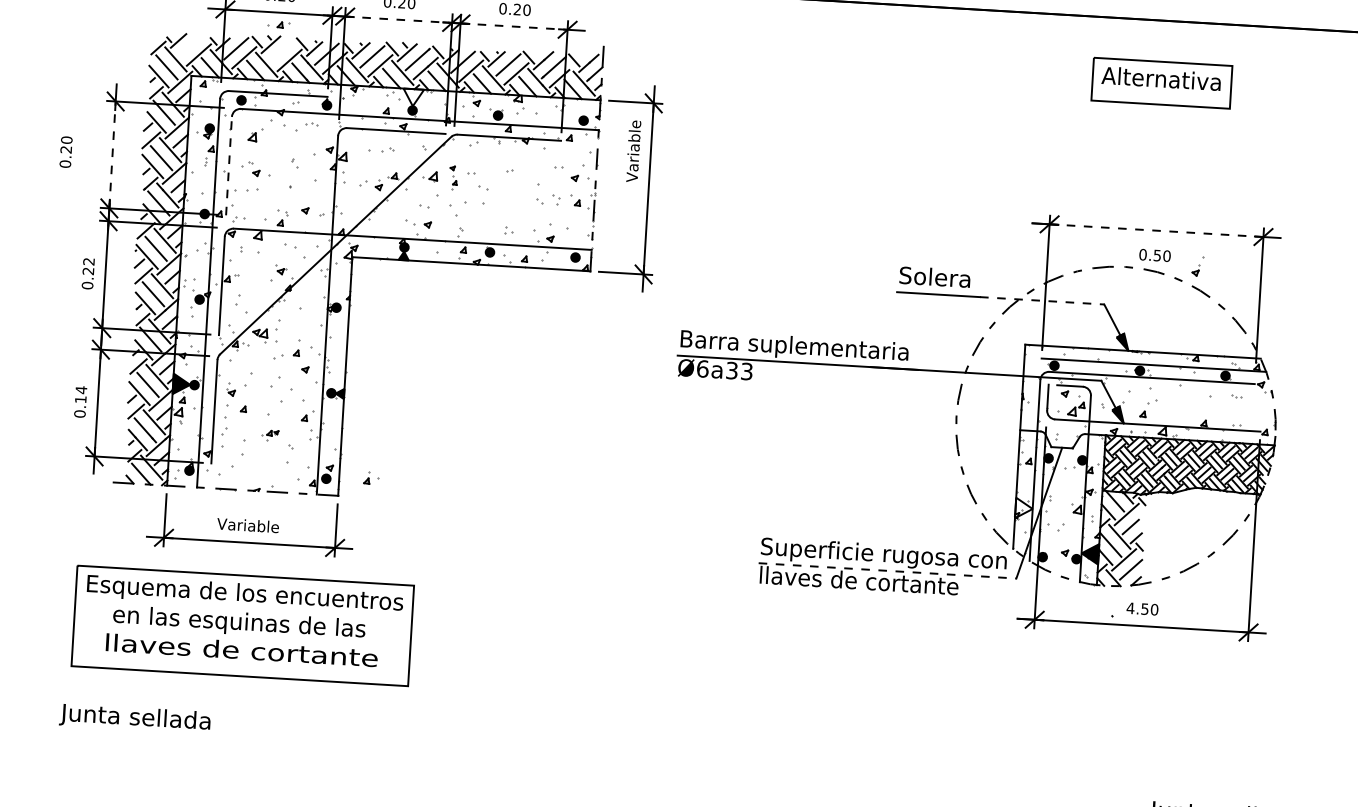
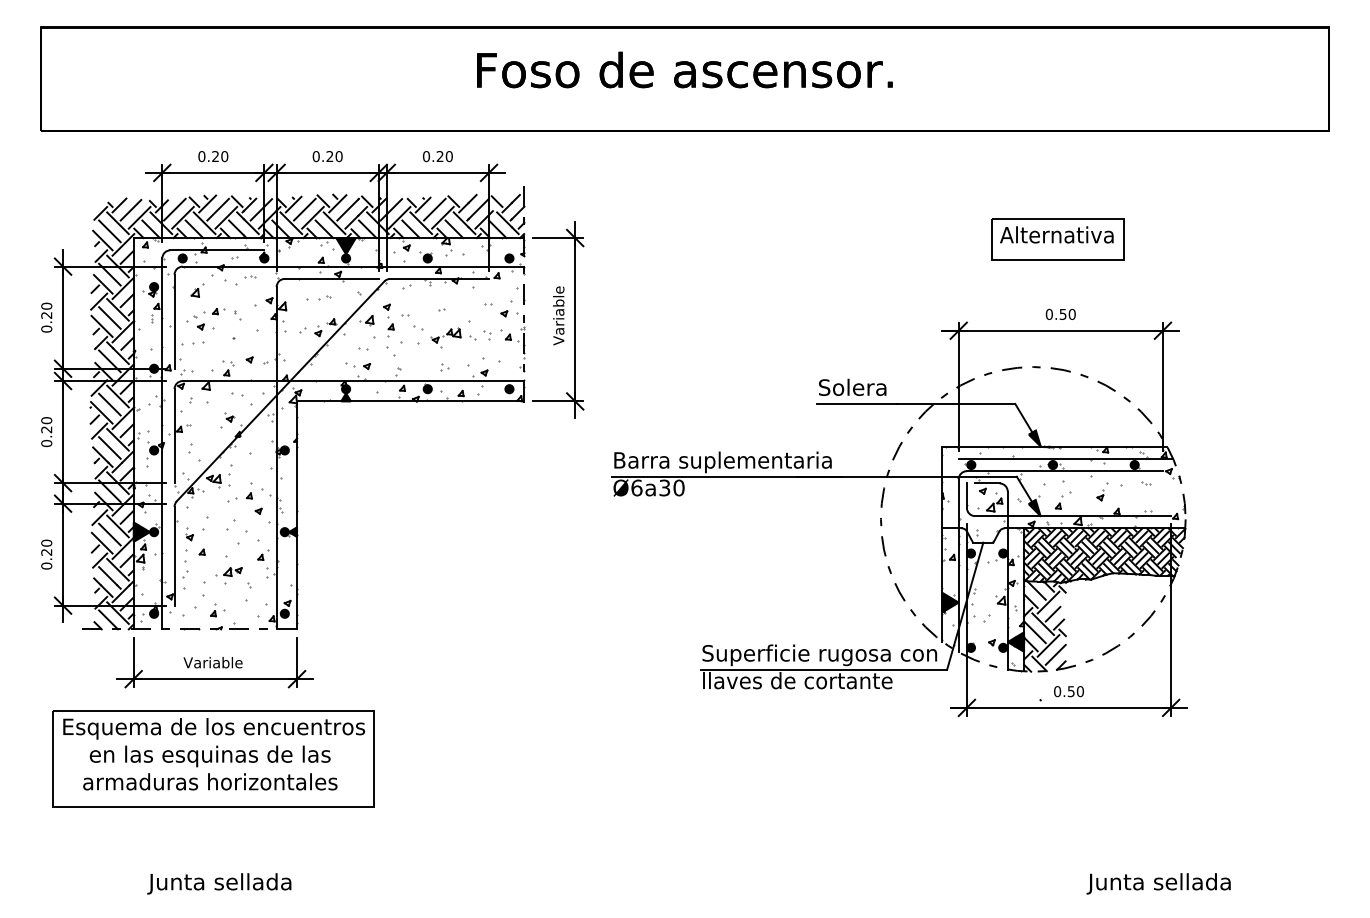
line: (399, 19) -> (328, 172), dashed -> solid
part: (279, 24) -> (214, 311), moved
line: (514, 26) -> (438, 172), dashed -> solid
line: (189, 45) -> (130, 209), added
line: (282, 51) -> (218, 209), added
part: (1161, 83) -> (1057, 239), moved
fill: (412, 97) -> (345, 246), added
text: (633, 150) -> (558, 315), moved
text: (65, 151) -> (46, 317), moved
line: (112, 154) -> (63, 317), dashed -> solid
line: (228, 165) -> (174, 321), dashed -> solid
part: (453, 178) -> (388, 320), size x1.43
part: (511, 199) -> (445, 337), added
line: (1157, 230) -> (1061, 330), dashed -> solid
text: (1154, 254) -> (1060, 313), moved
text: (88, 261) -> (46, 420), 0.22 -> 0.20
part: (1198, 266) -> (1102, 491), moved
line: (1042, 300) -> (956, 403), dashed -> solid
text: (746, 371) -> (678, 487), Ø6a33 -> Ø6a30
text: (80, 394) -> (46, 547), 0.14 -> 0.20
part: (269, 435) -> (228, 575), size x1.67
part: (371, 477) -> (217, 610), moved
fill: (1024, 508) -> (950, 602), added
line: (887, 570) -> (824, 669), dashed -> solid
text: (1130, 608) -> (1057, 691), 4.50 -> 0.50
text: (241, 649) -> (213, 781), llaves de cortante -> armaduras horizontales
text: (135, 718) -> (219, 883), moved

